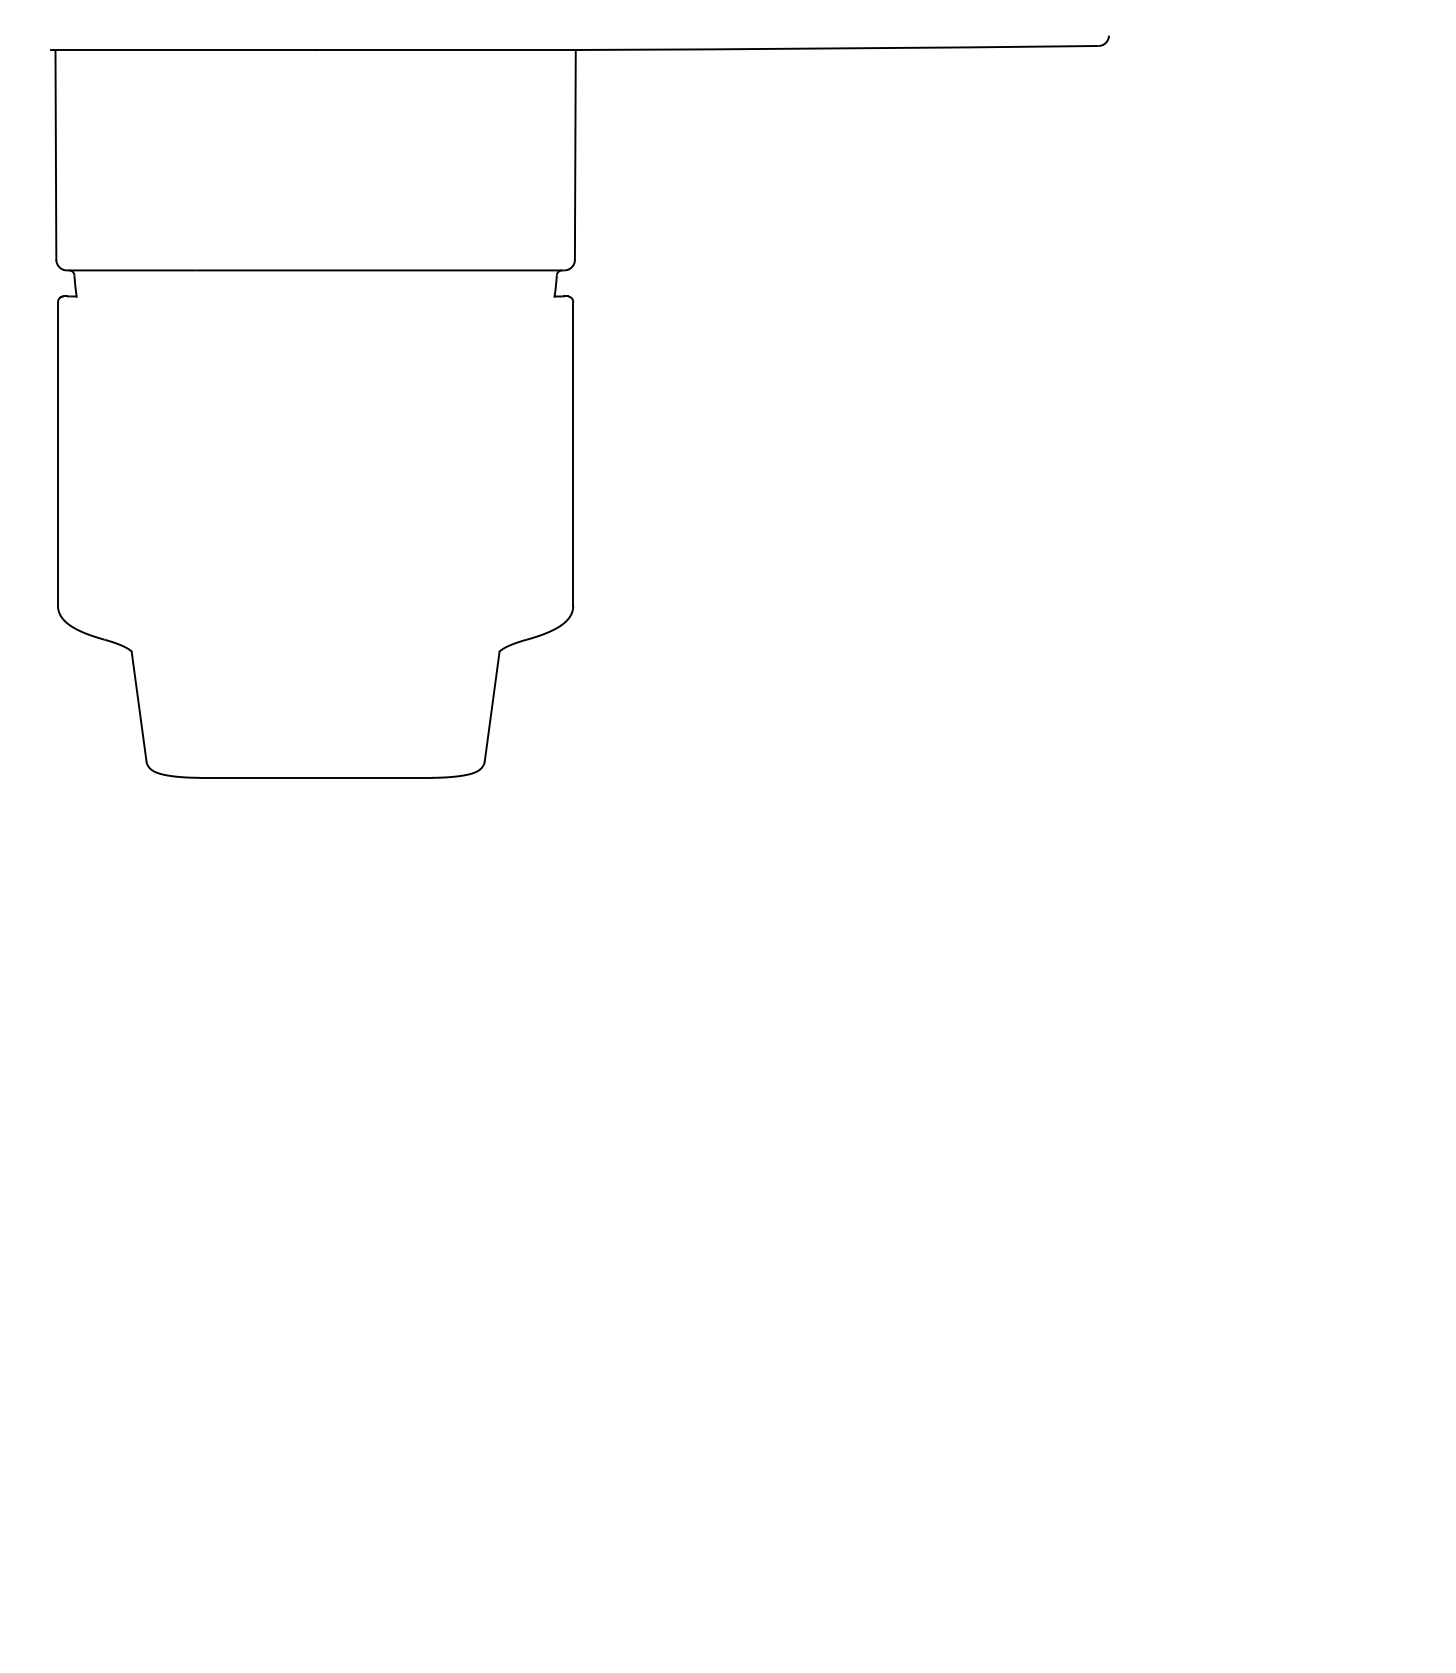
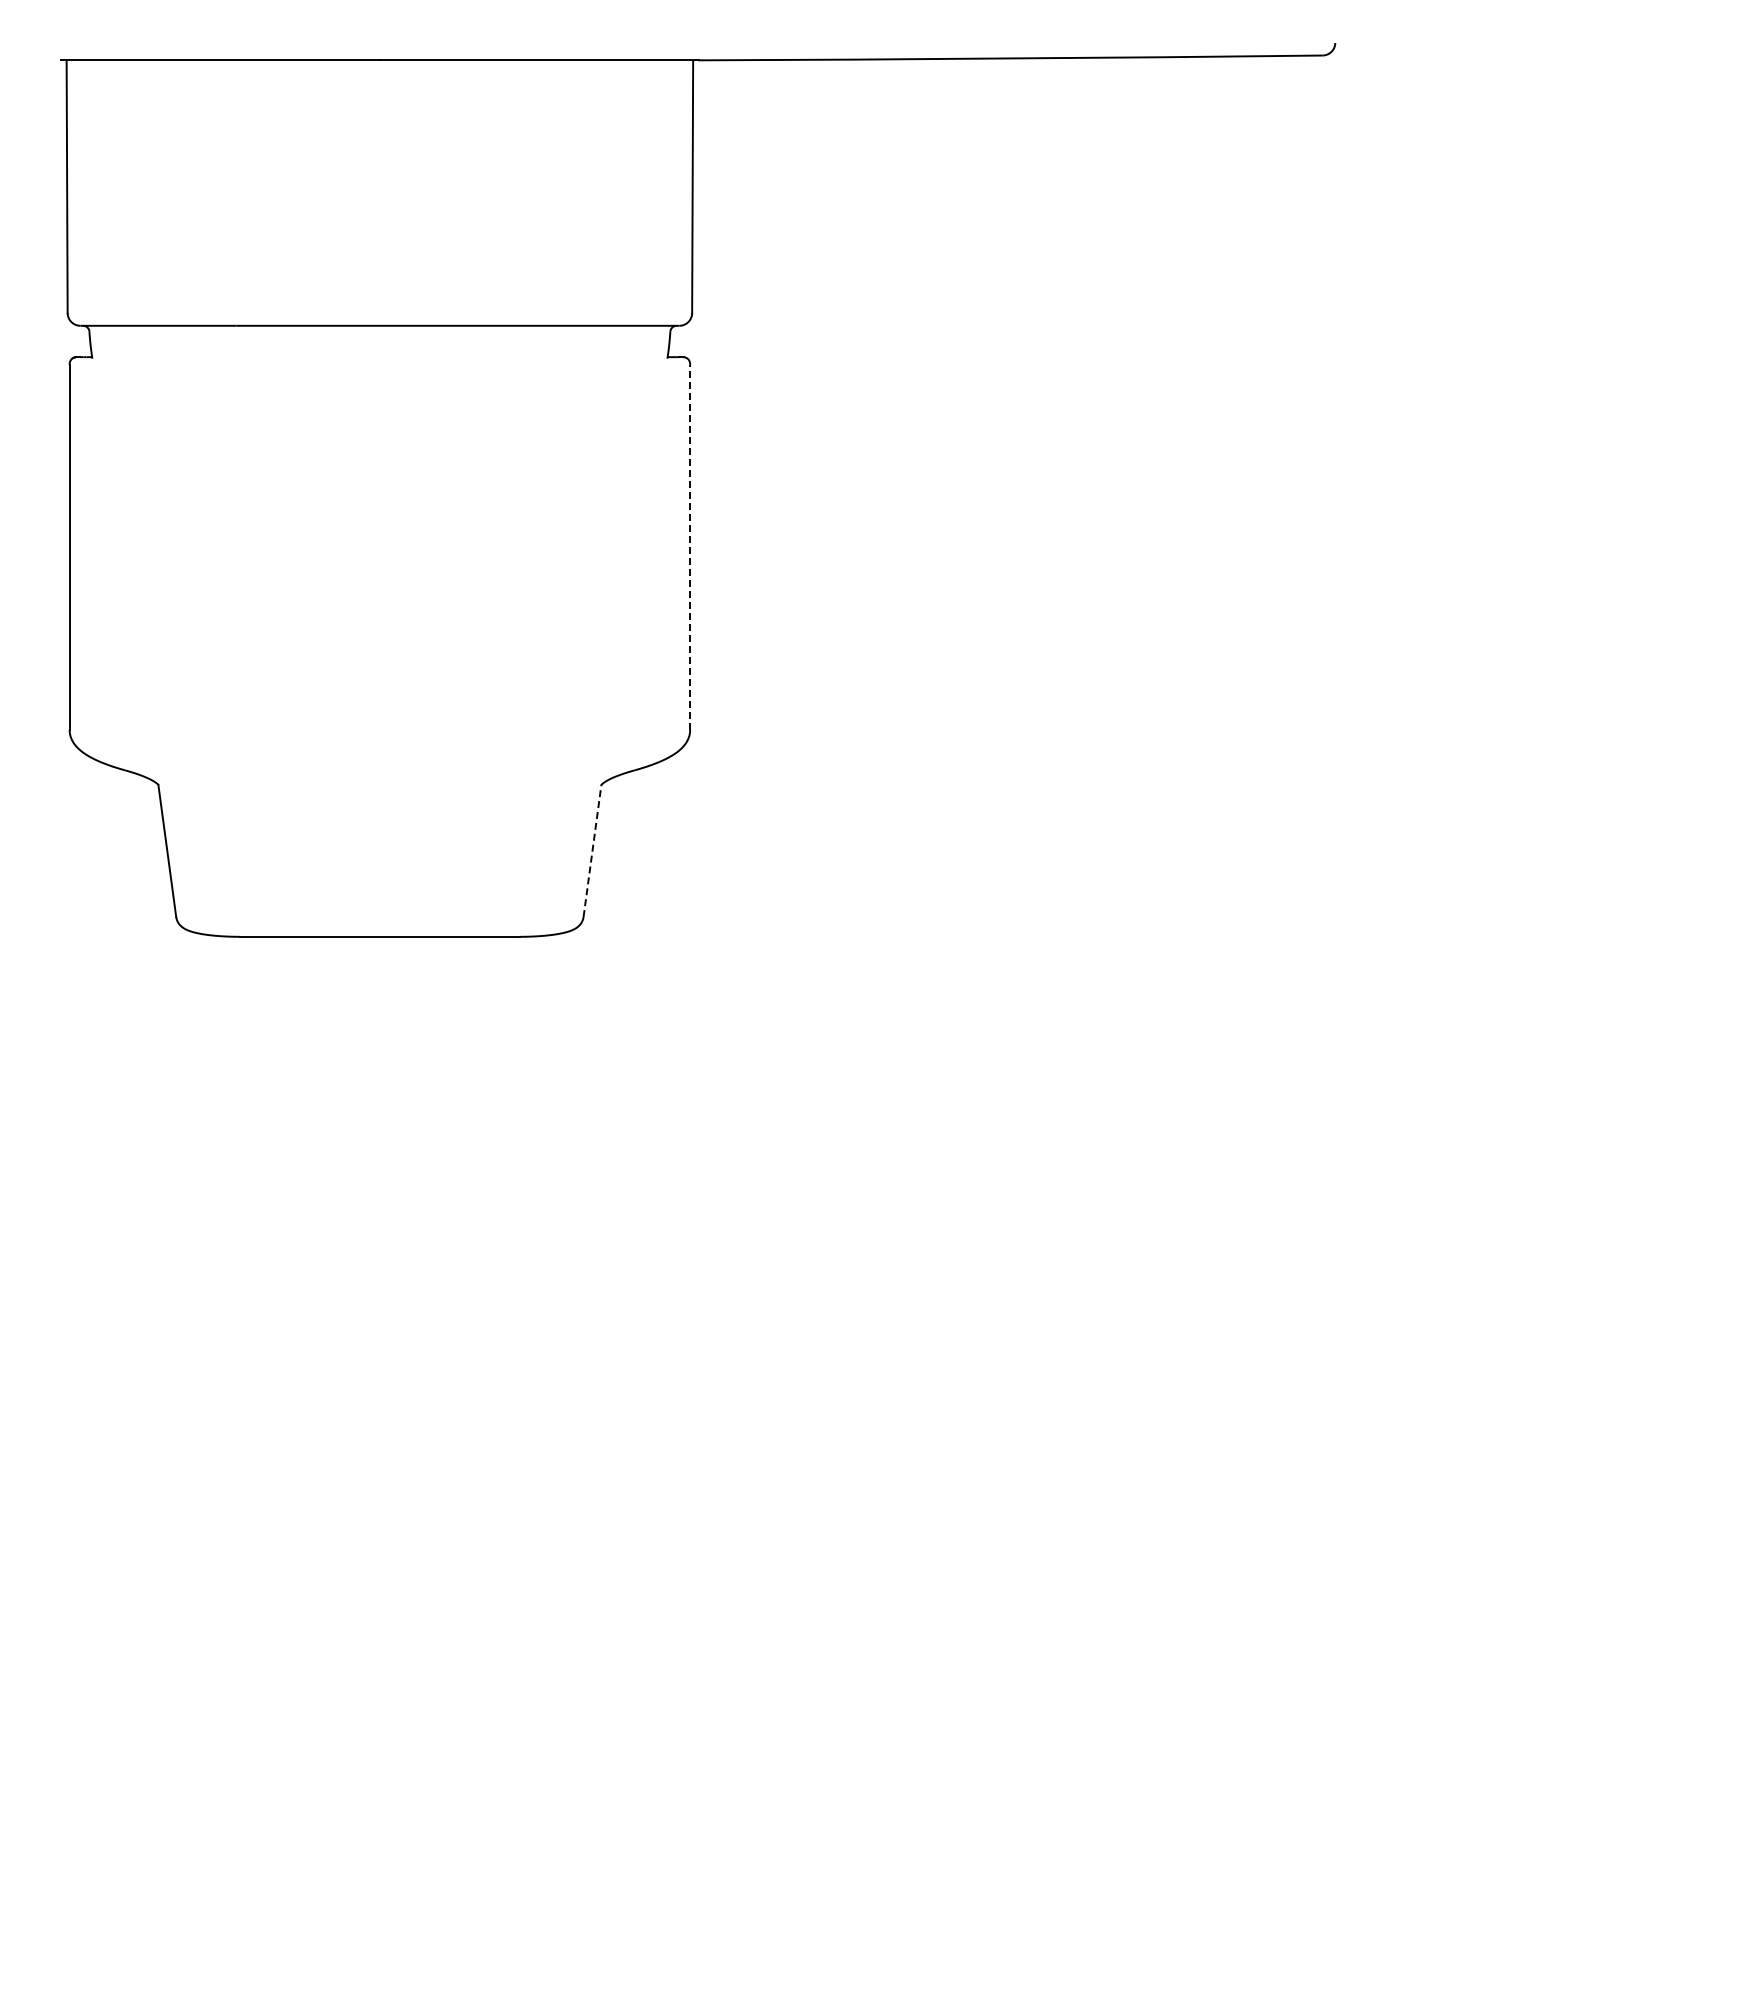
line: (573, 454) -> (690, 547), solid -> dashed
line: (492, 706) -> (592, 851), solid -> dashed

